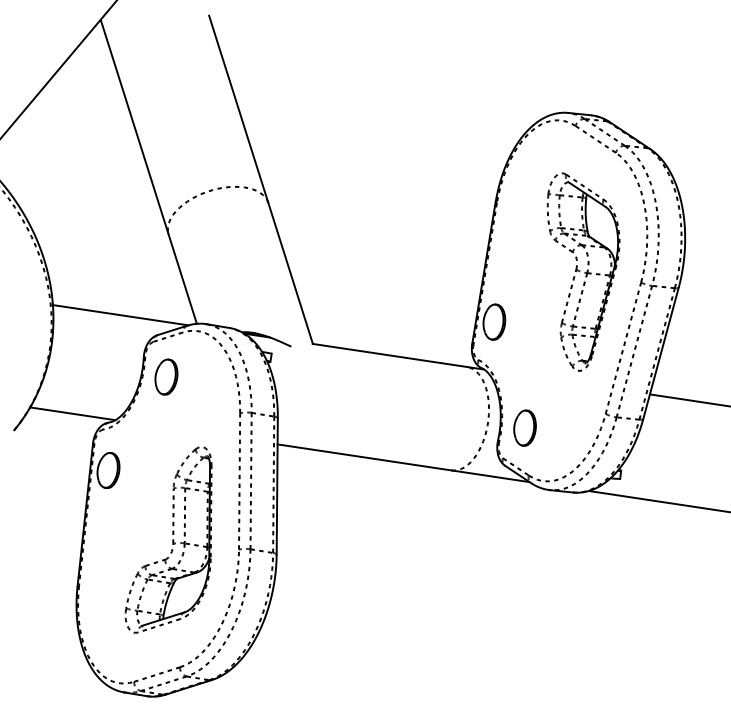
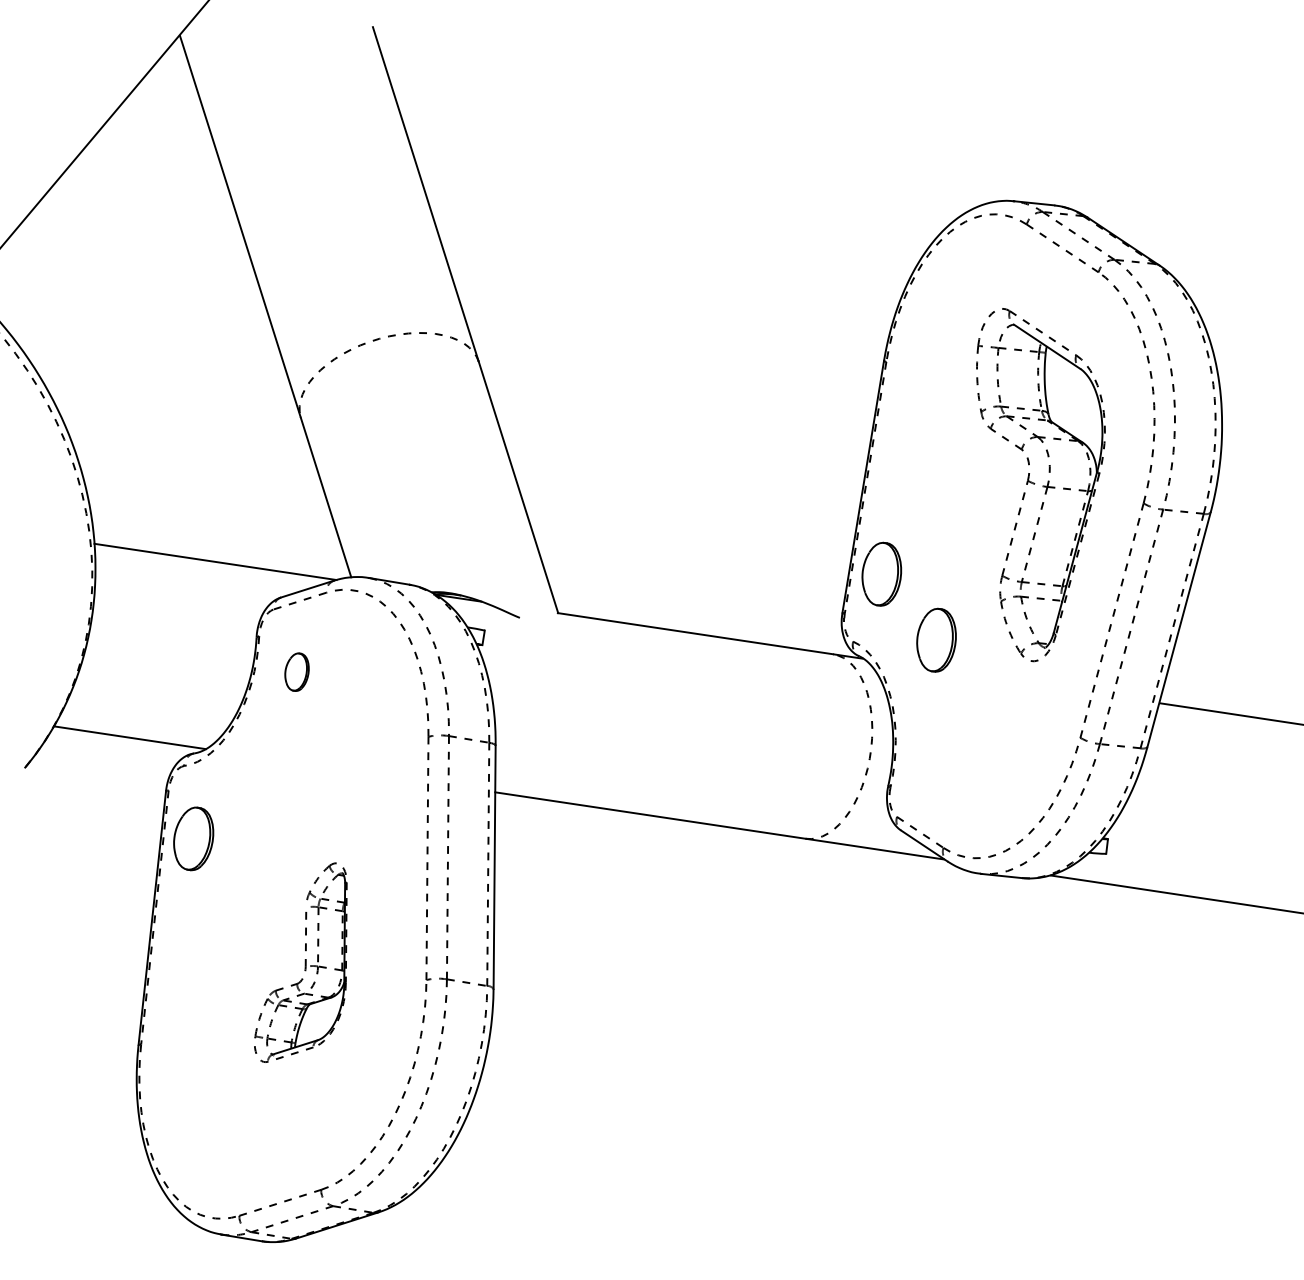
part: (166, 376) -> (297, 671), size x0.6
part: (524, 427) -> (935, 639), moved
part: (168, 539) -> (300, 961), size x0.6

